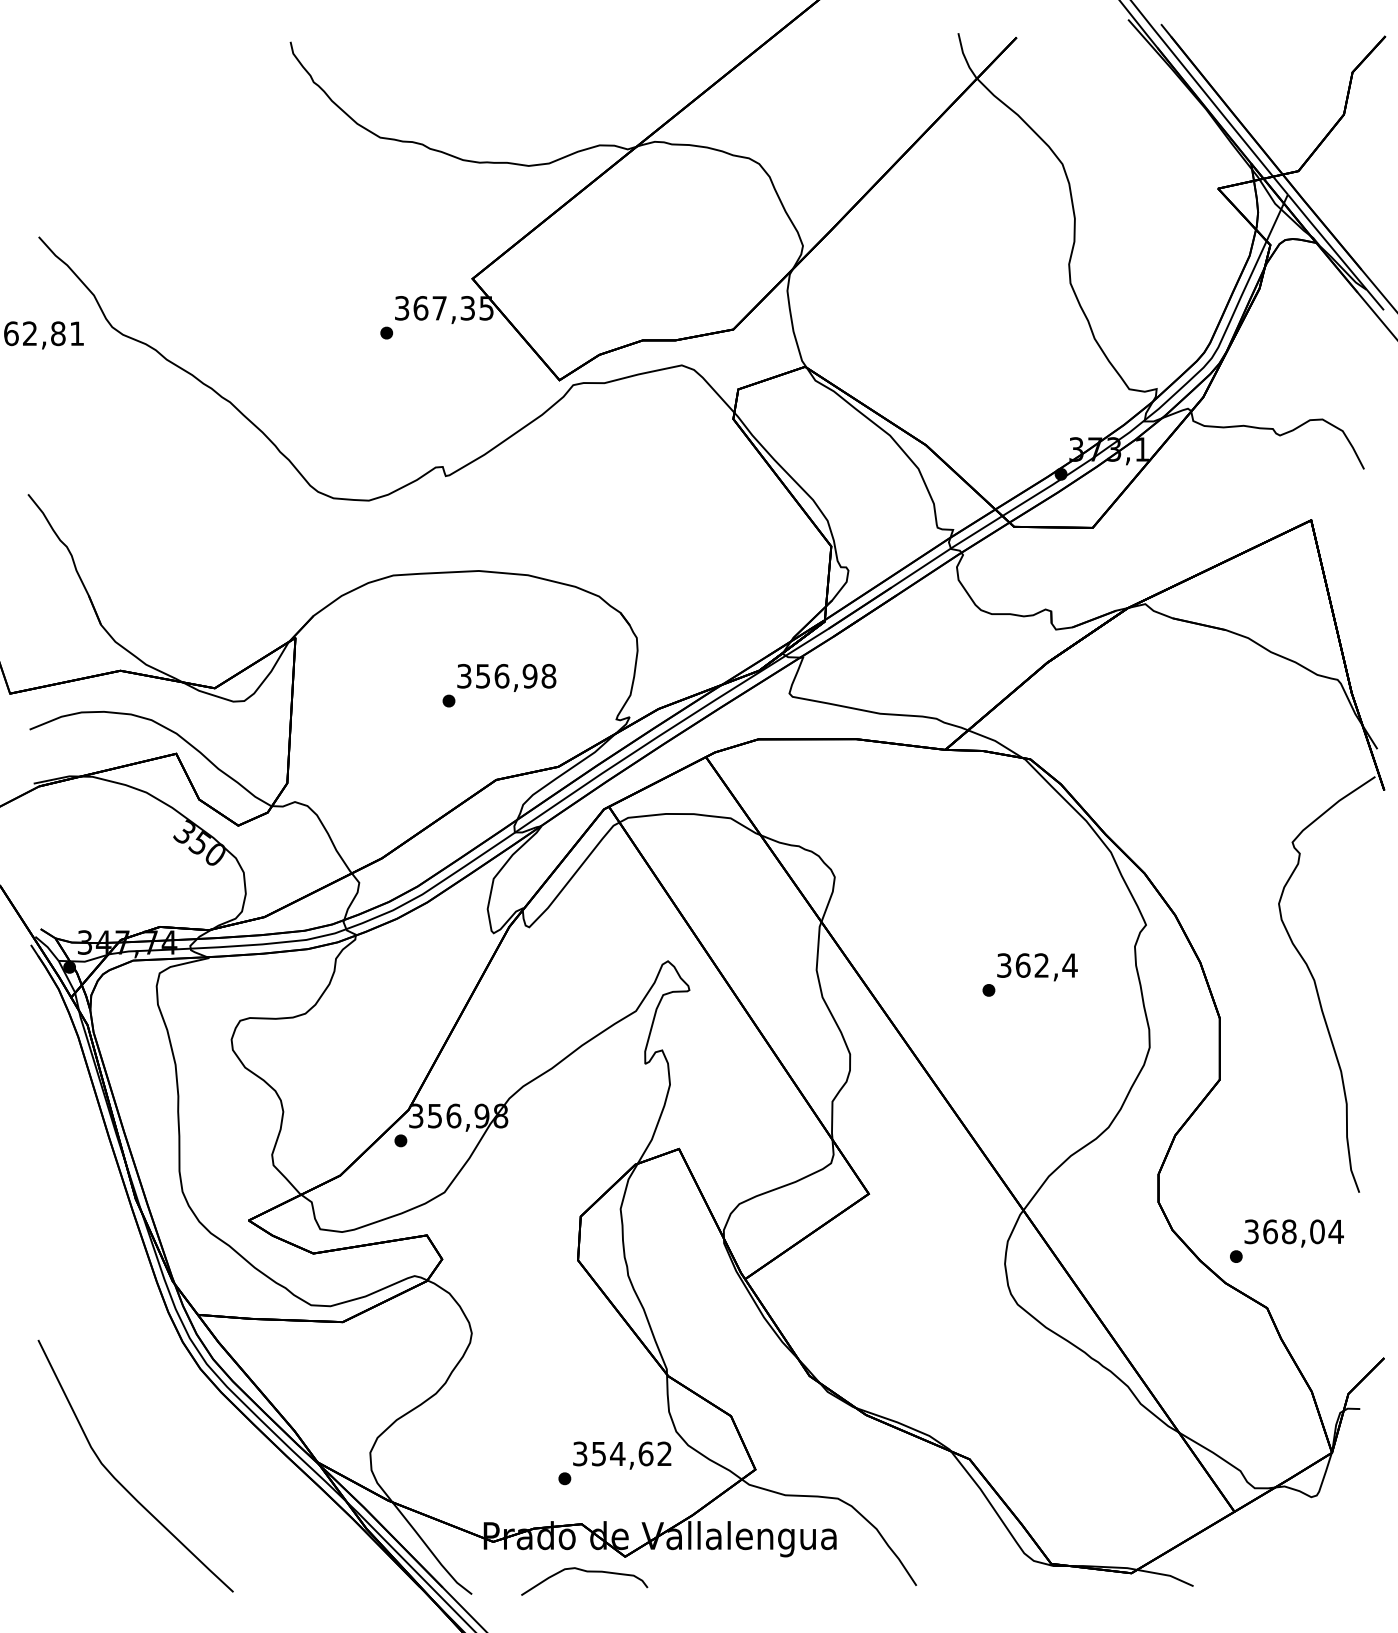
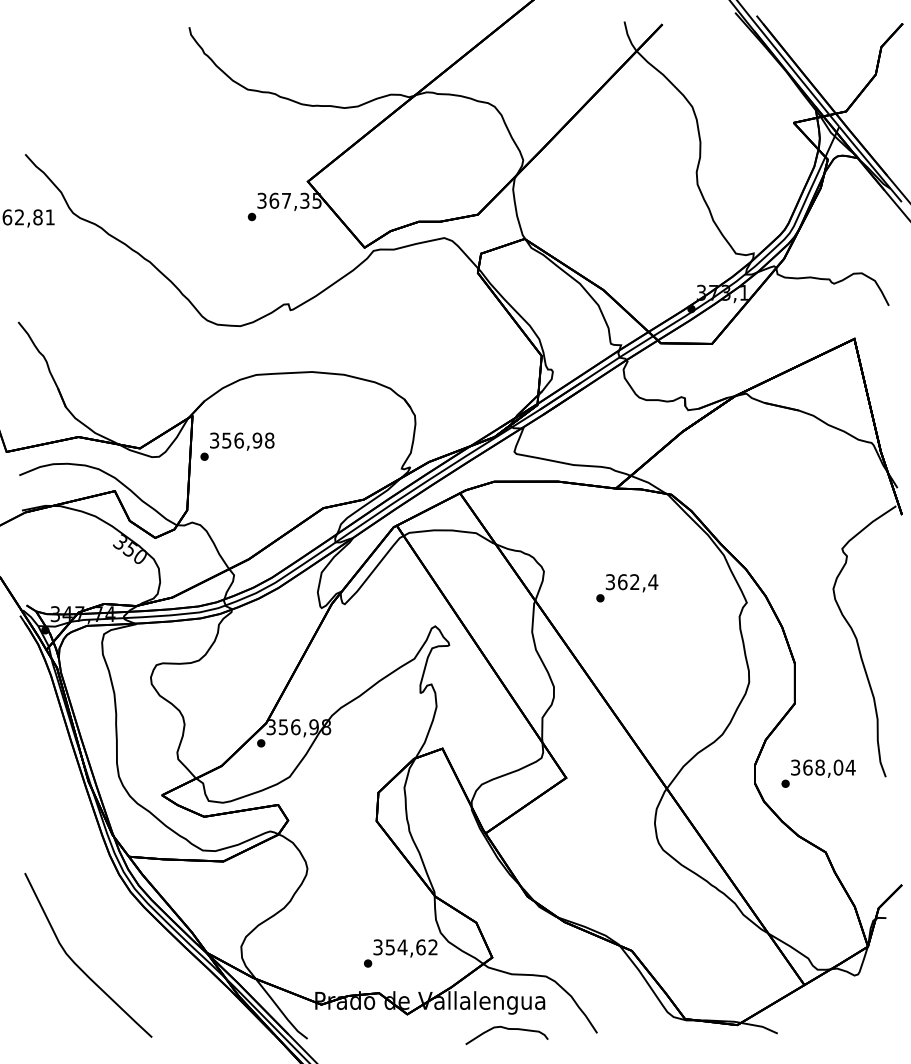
text: (499, 685) -> (237, 446), moved
text: (1030, 975) -> (627, 588), moved
text: (1286, 1240) -> (818, 773), moved
curve: (583, 1572) -> (506, 1029), moved

